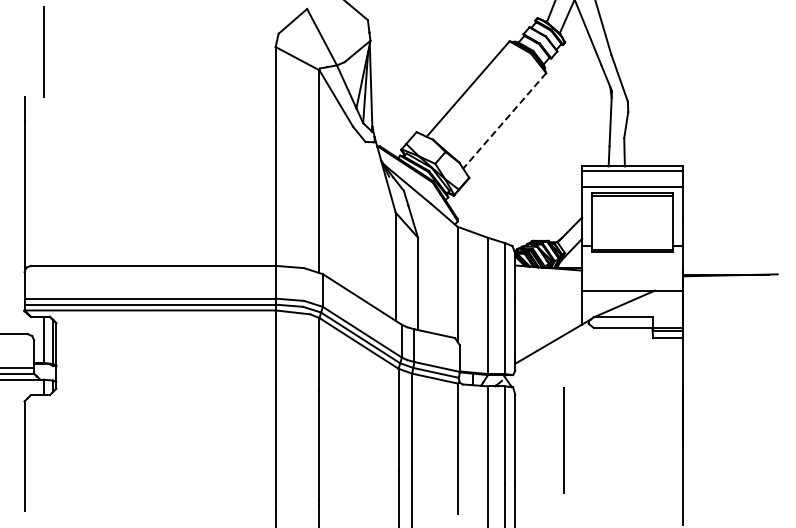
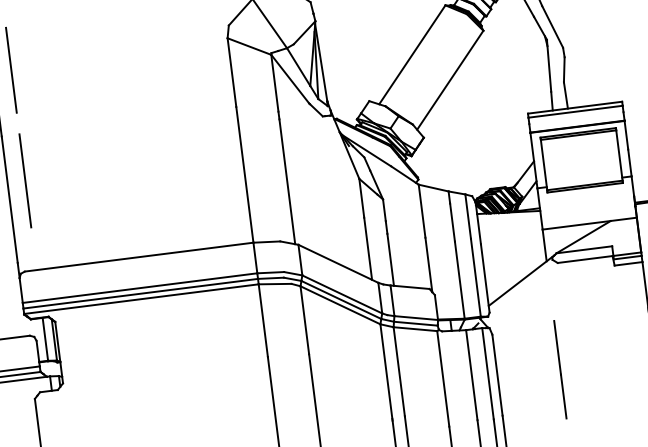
line: (504, 121) -> (450, 80), dashed -> solid
line: (43, 170) -> (25, 180), added
line: (563, 440) -> (559, 369), moved

